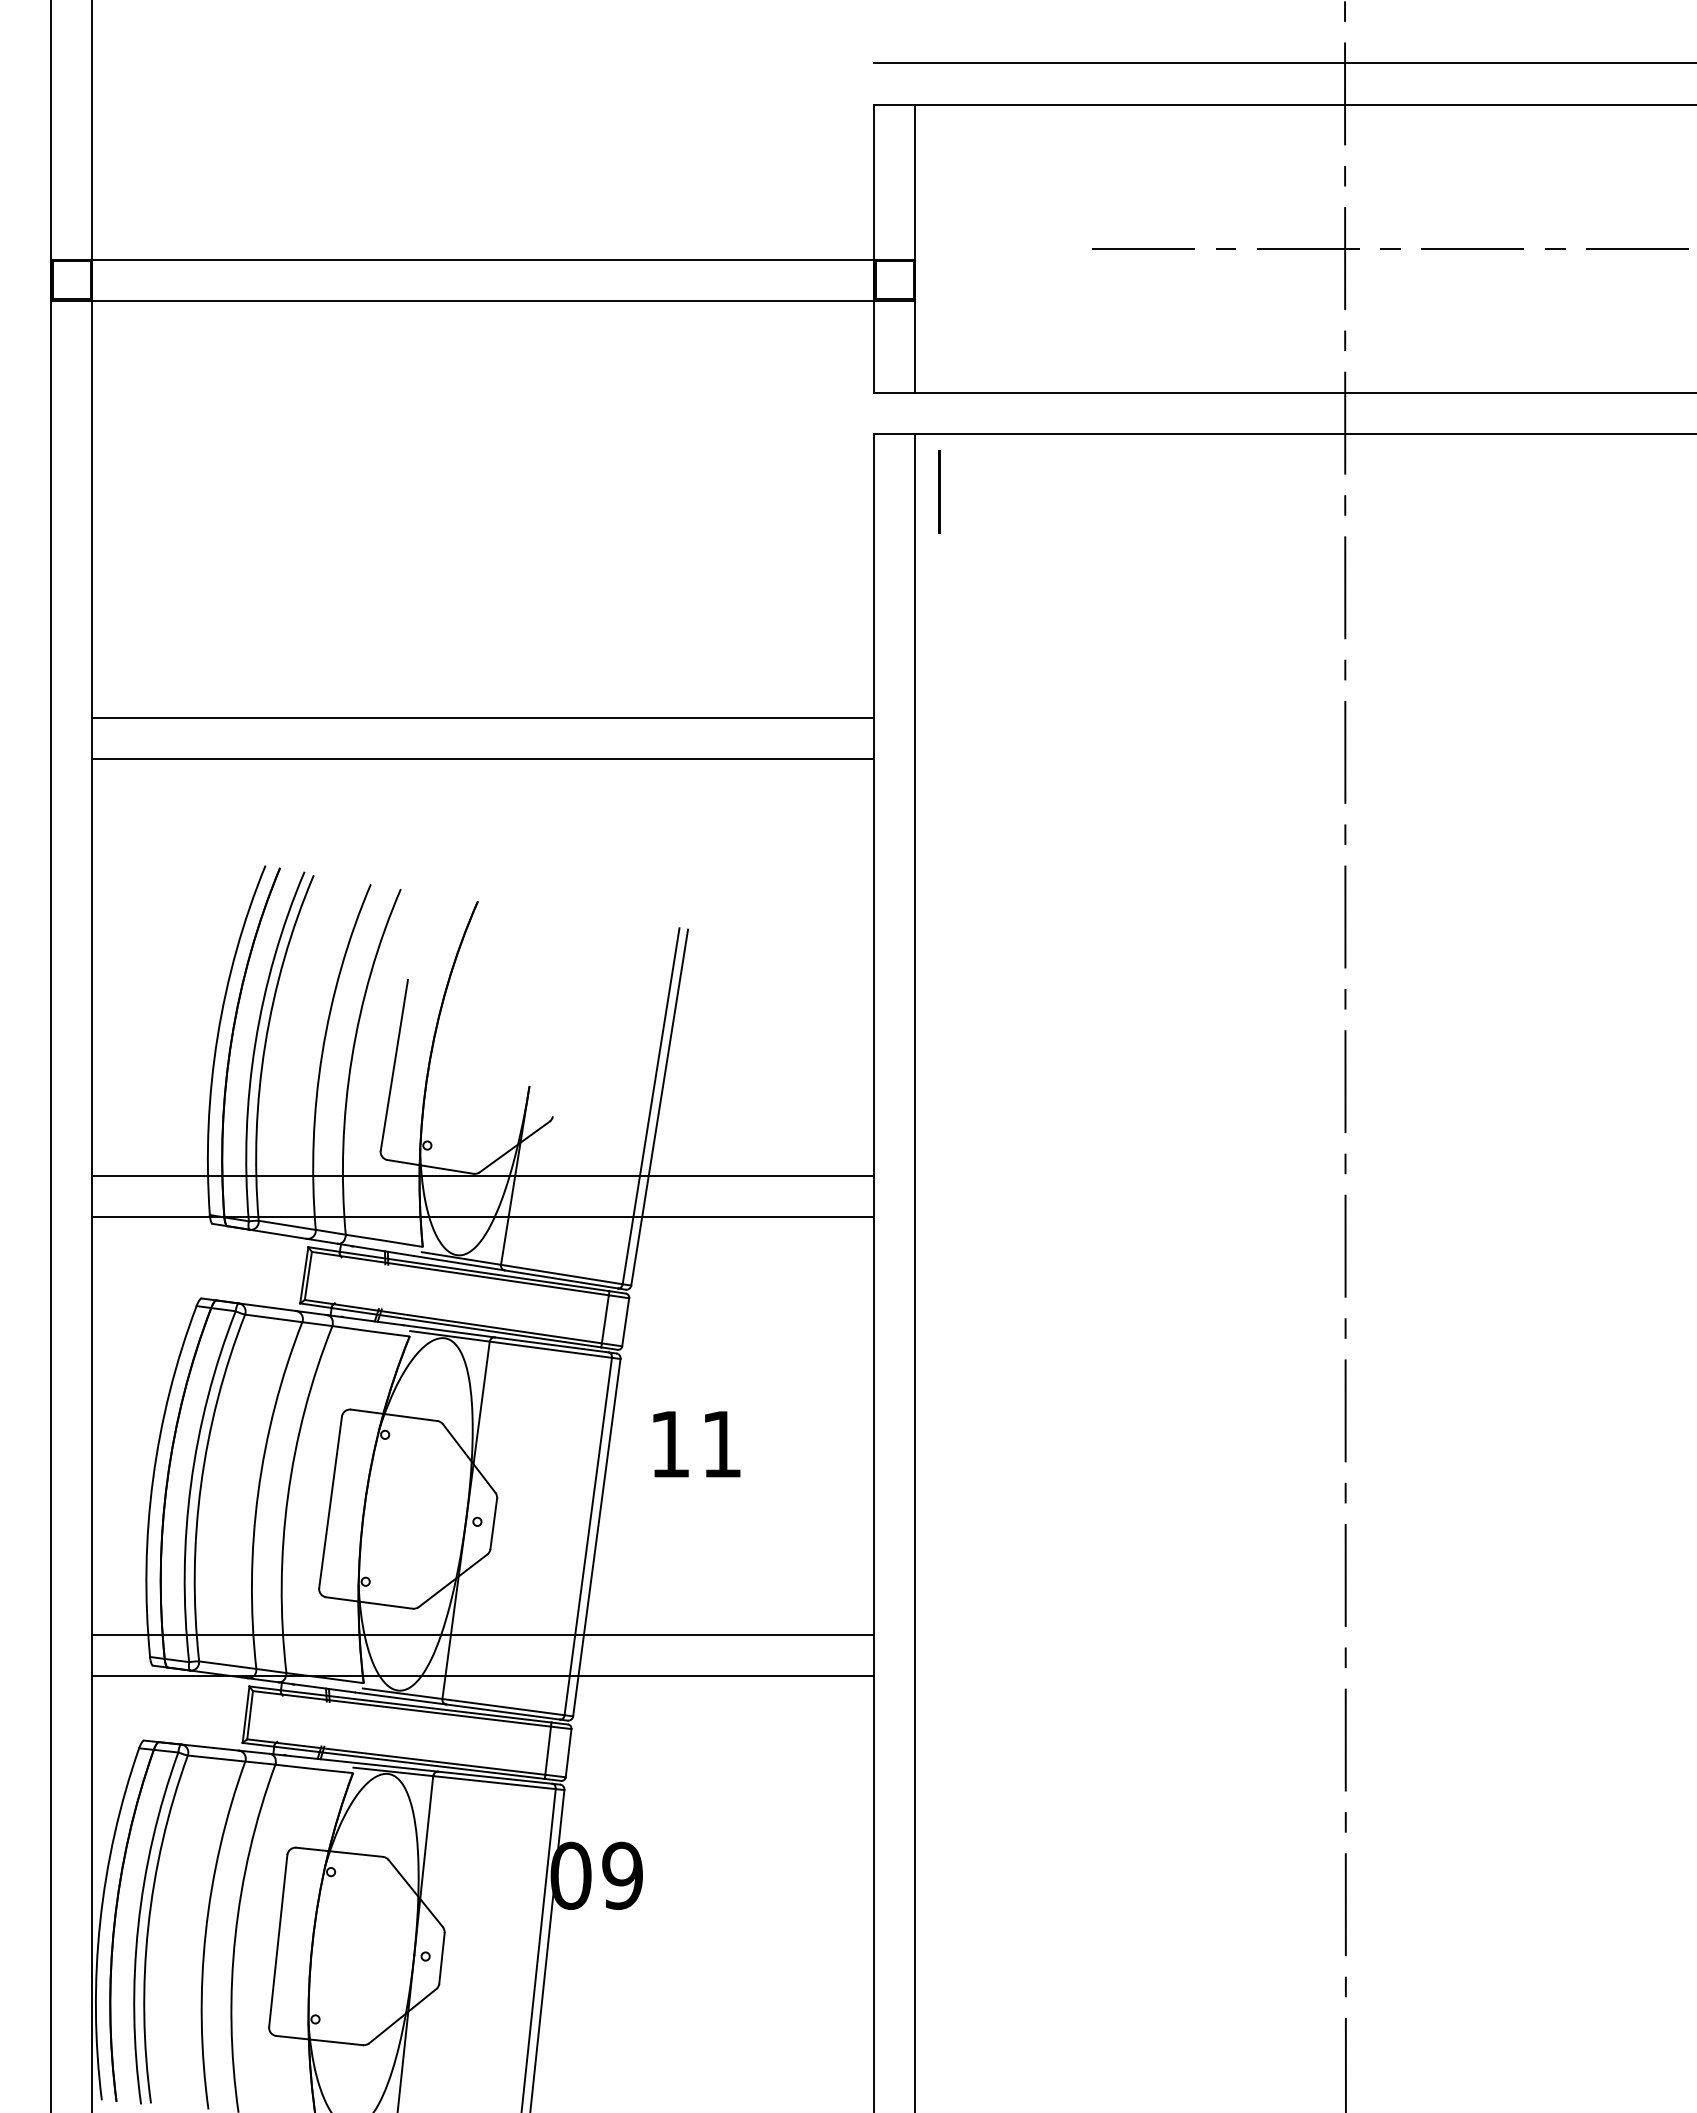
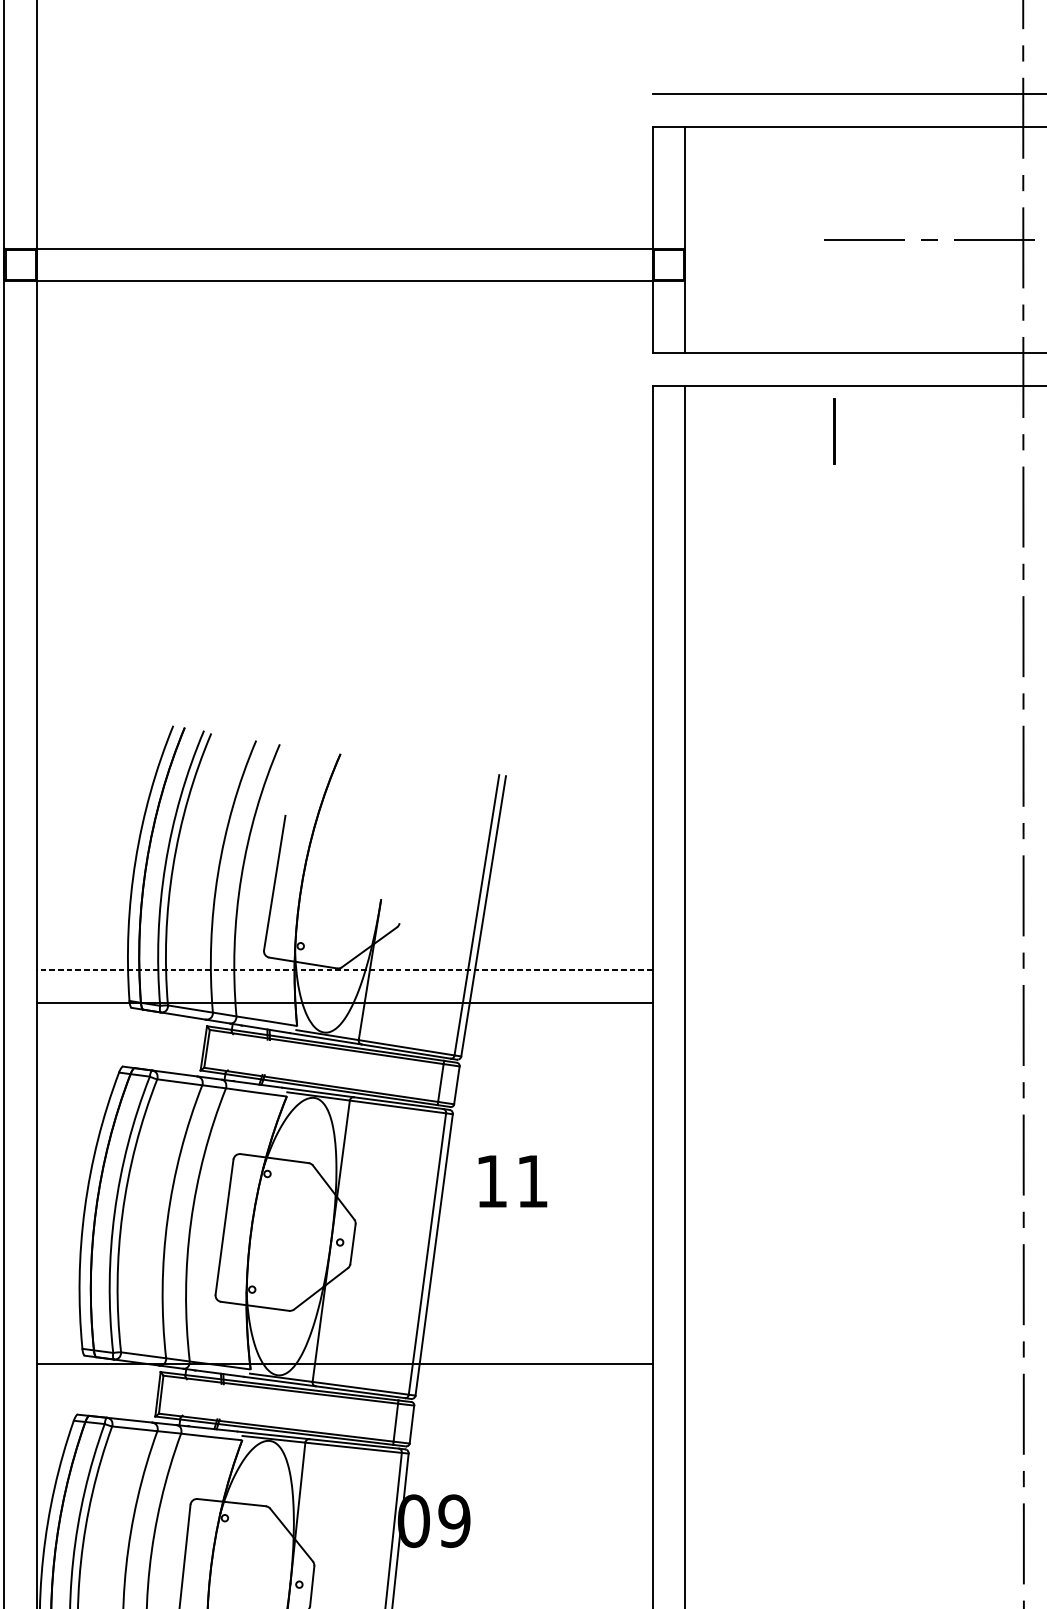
line: (939, 491) -> (834, 431), moved
line: (483, 717) -> (344, 609), removed
line: (483, 758) -> (344, 641), removed
line: (483, 1176) -> (344, 970), solid -> dashed
line: (483, 1634) -> (344, 1331), removed

